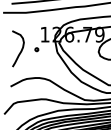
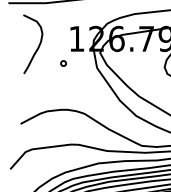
curve: (20, 50) -> (36, 46), moved

